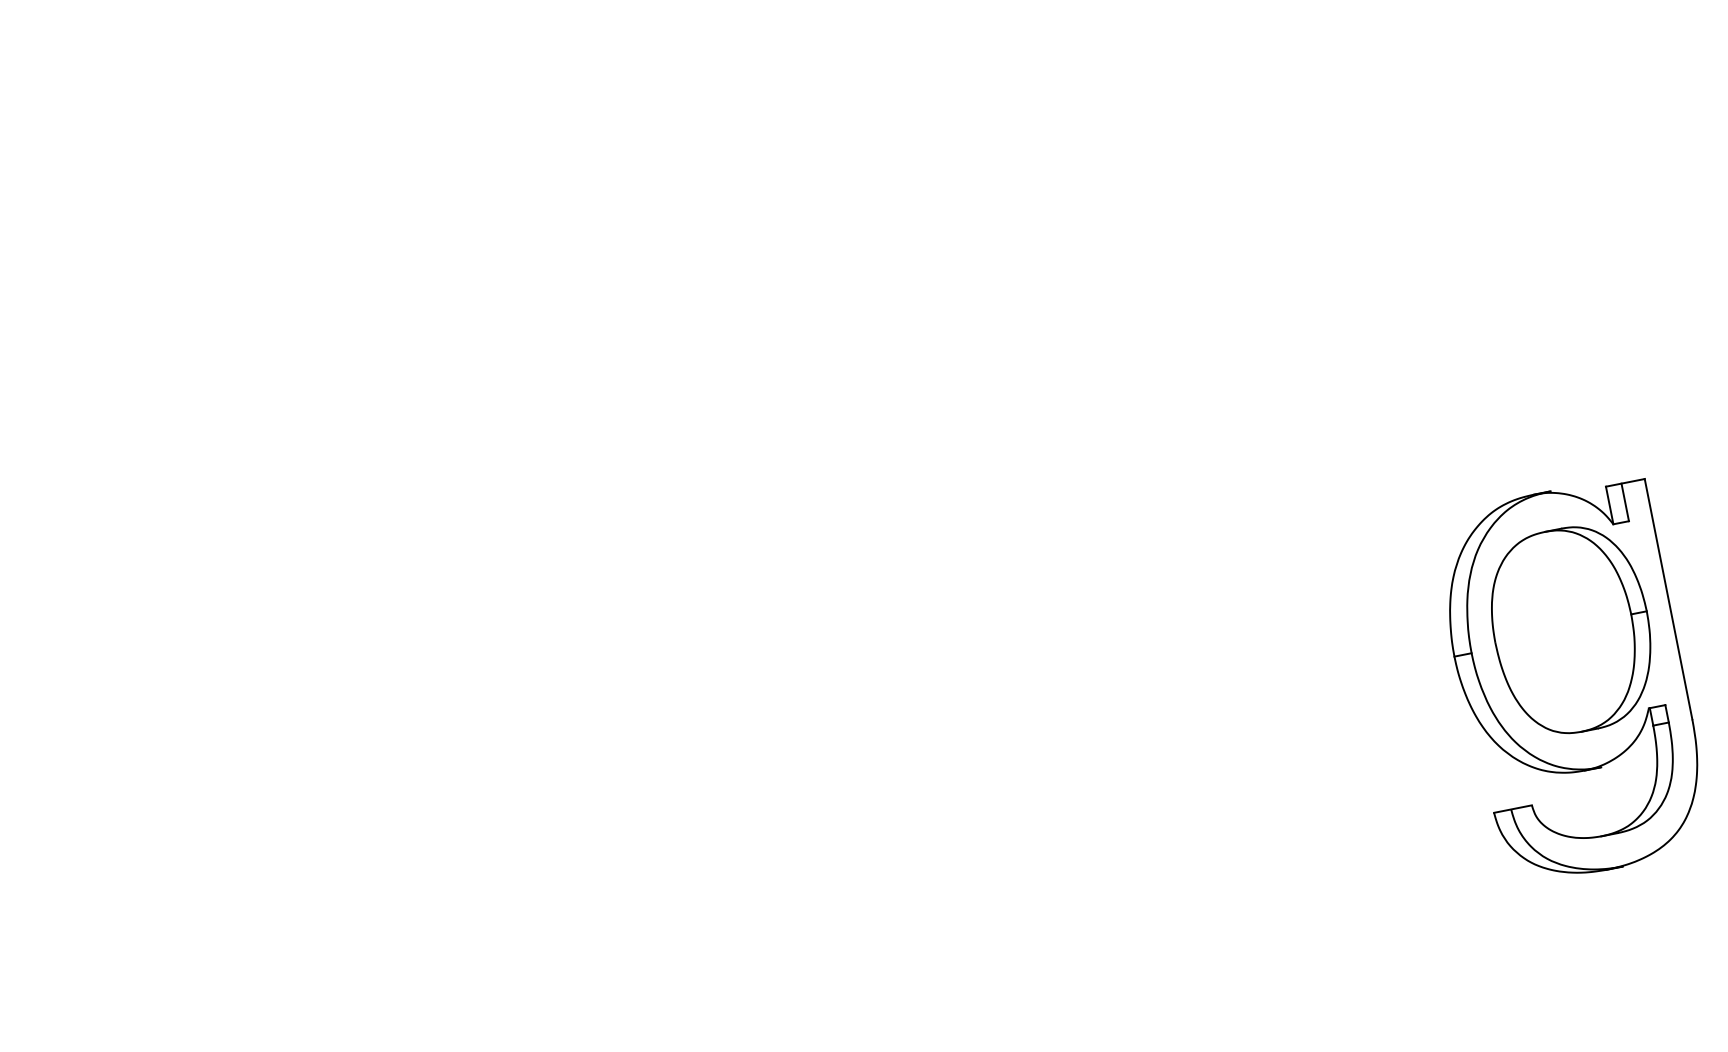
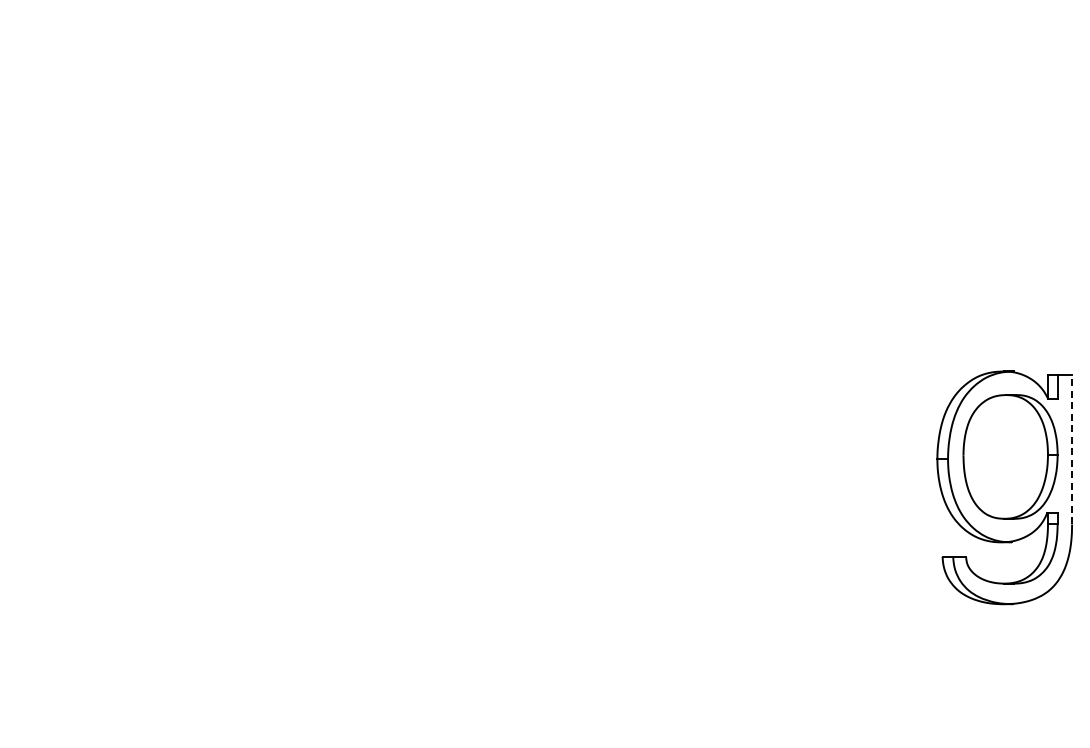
line: (1669, 598) -> (1072, 449), solid -> dashed

